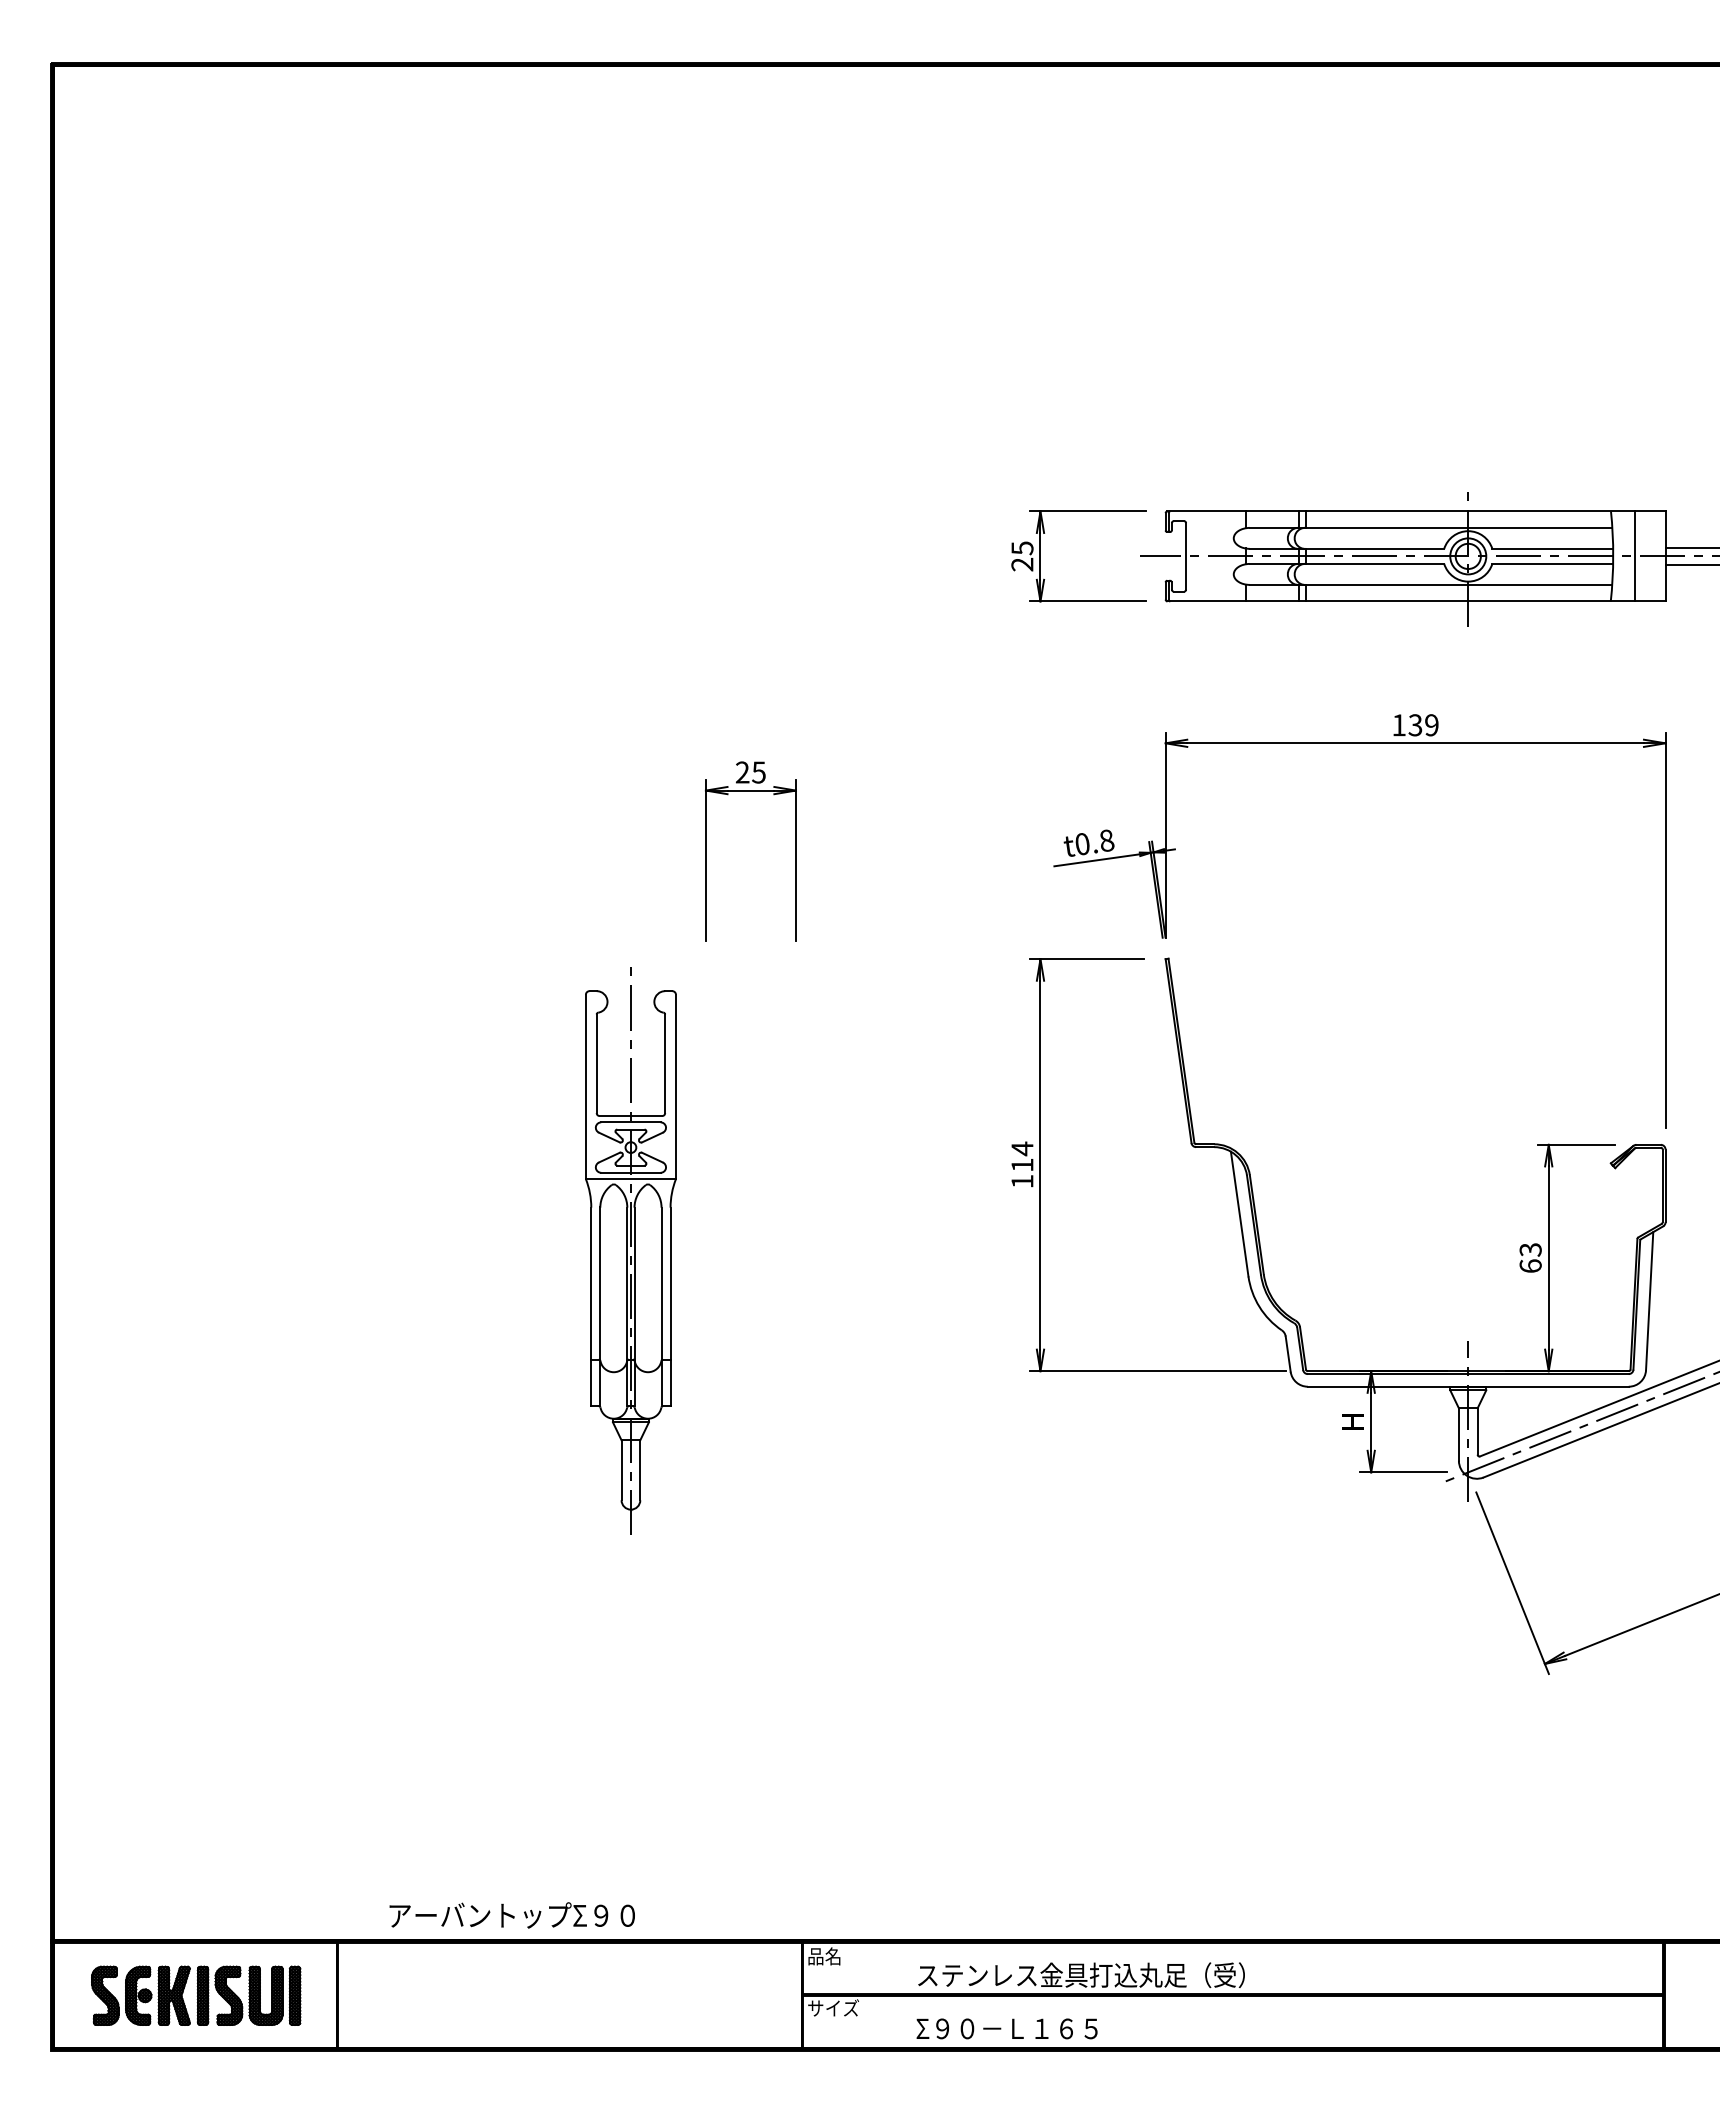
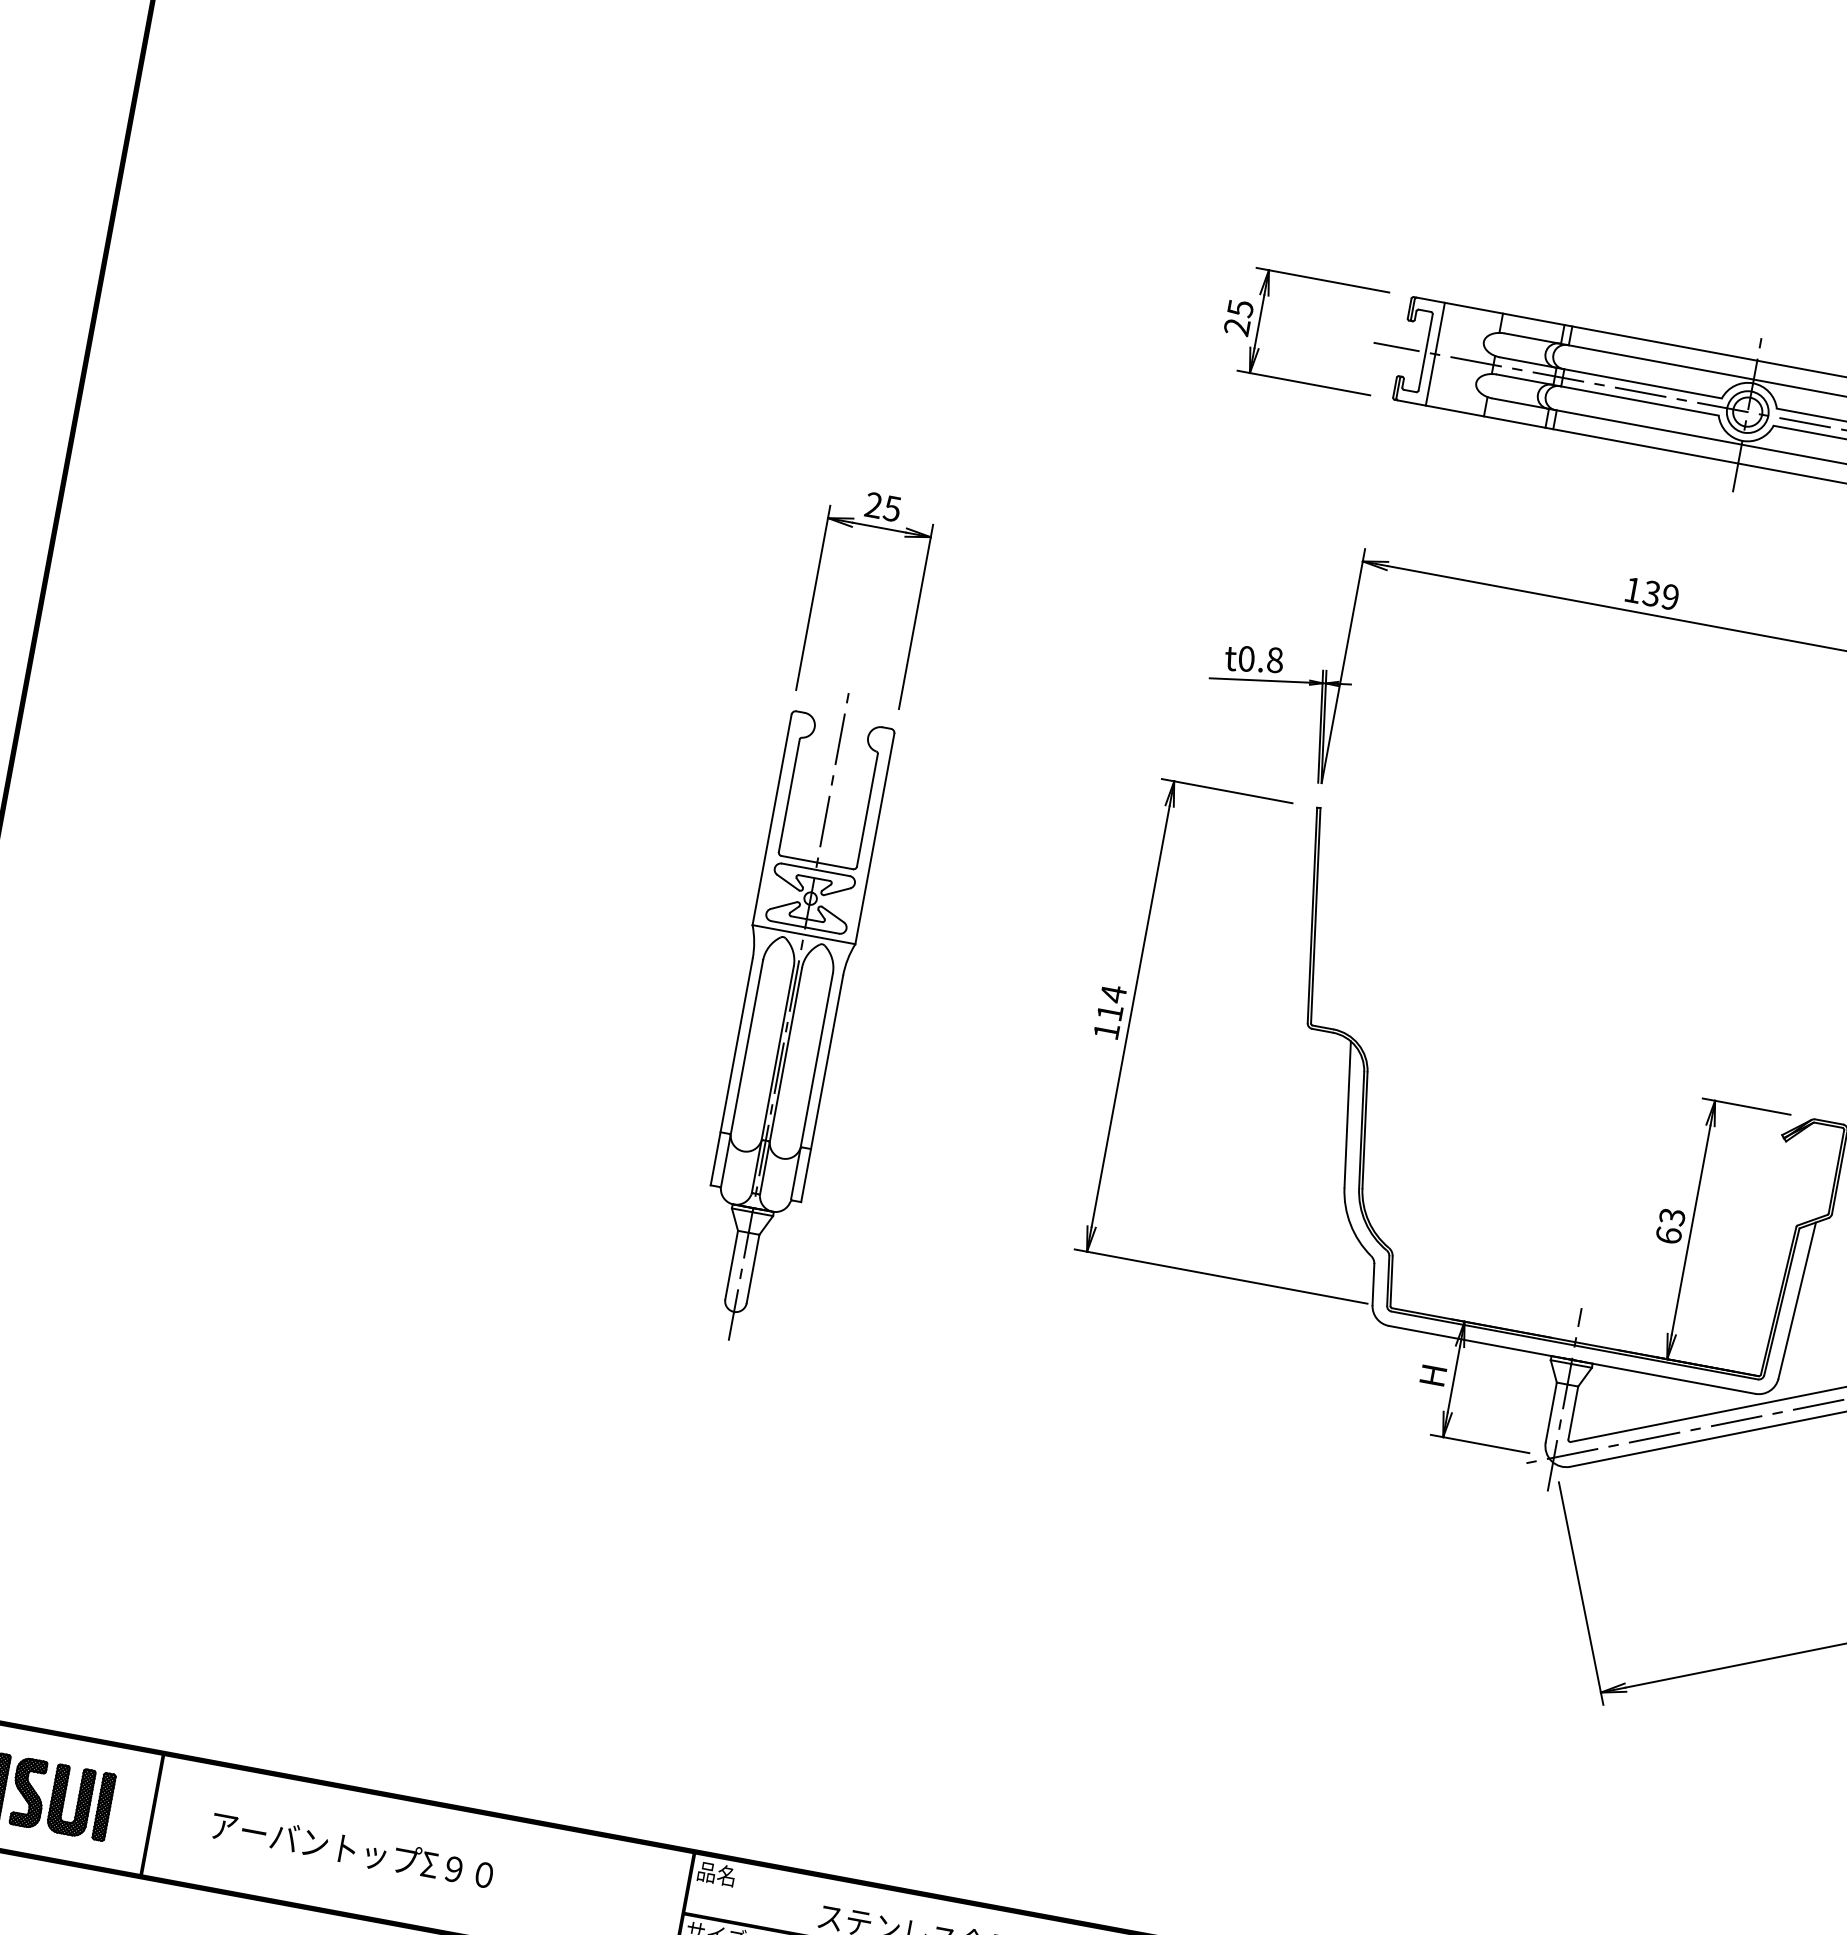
line: (1194, 556) -> (1435, 354), added
part: (630, 1250) -> (788, 1016), moved
text: (511, 1915) -> (351, 1850), moved

